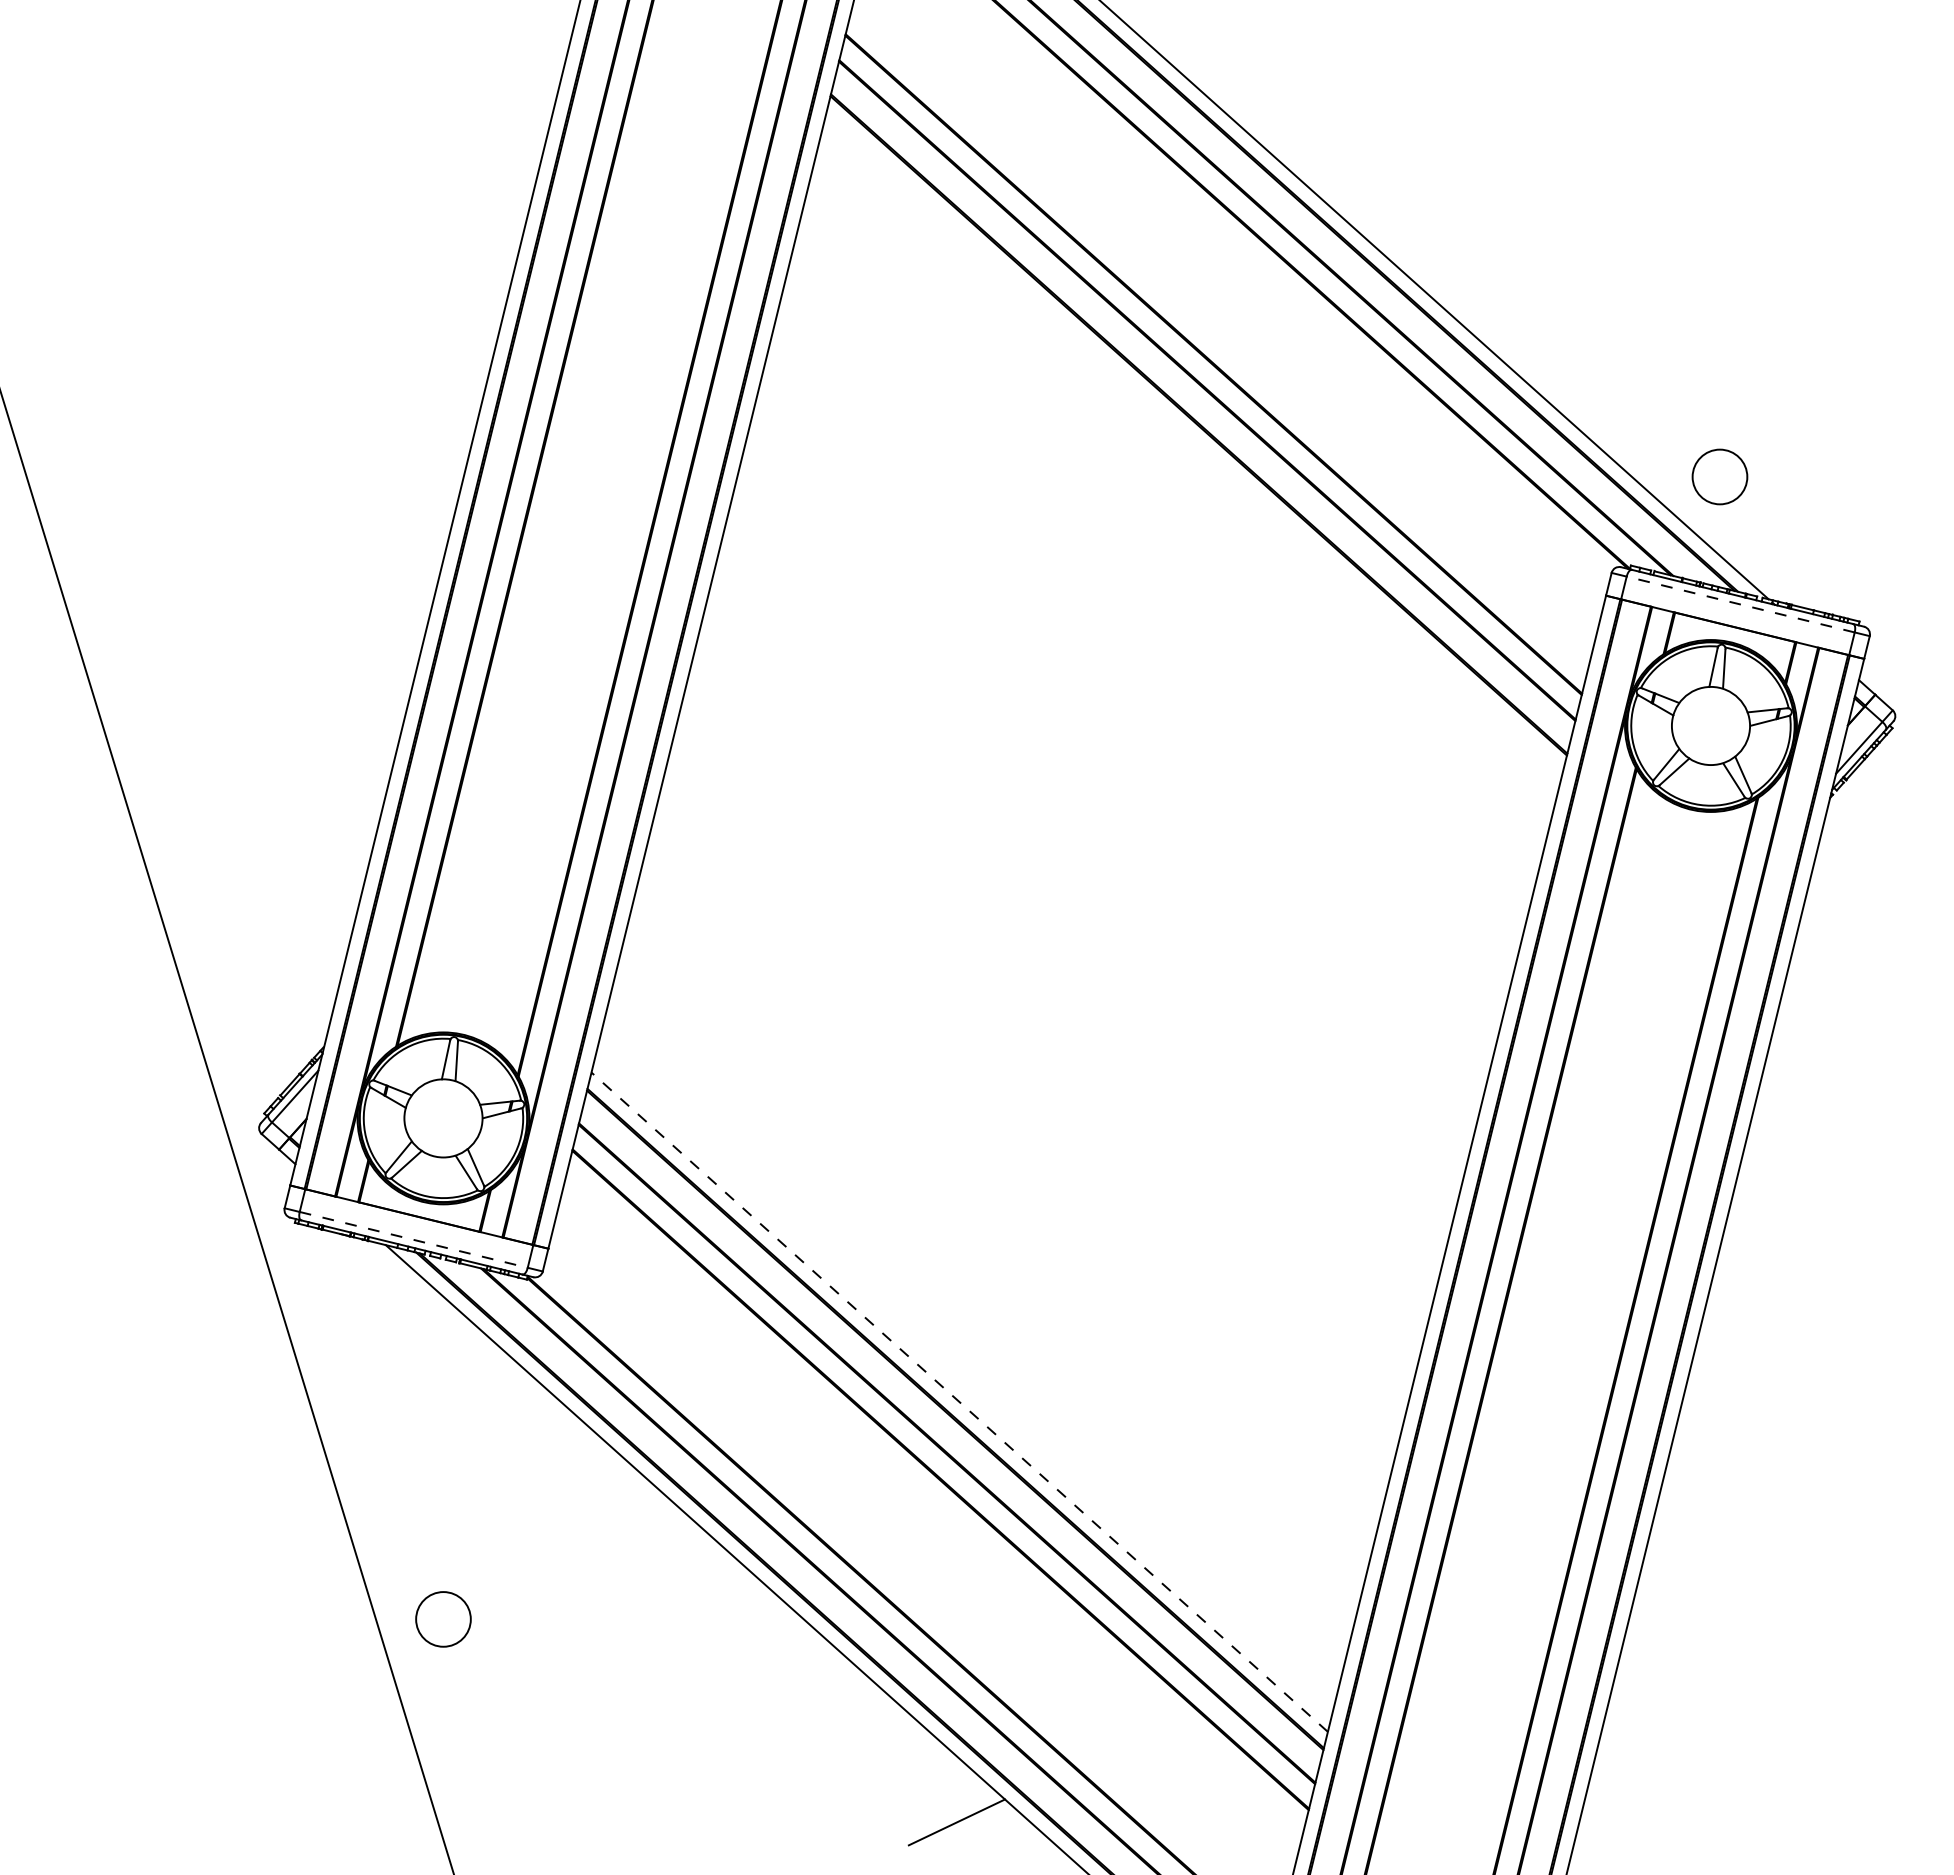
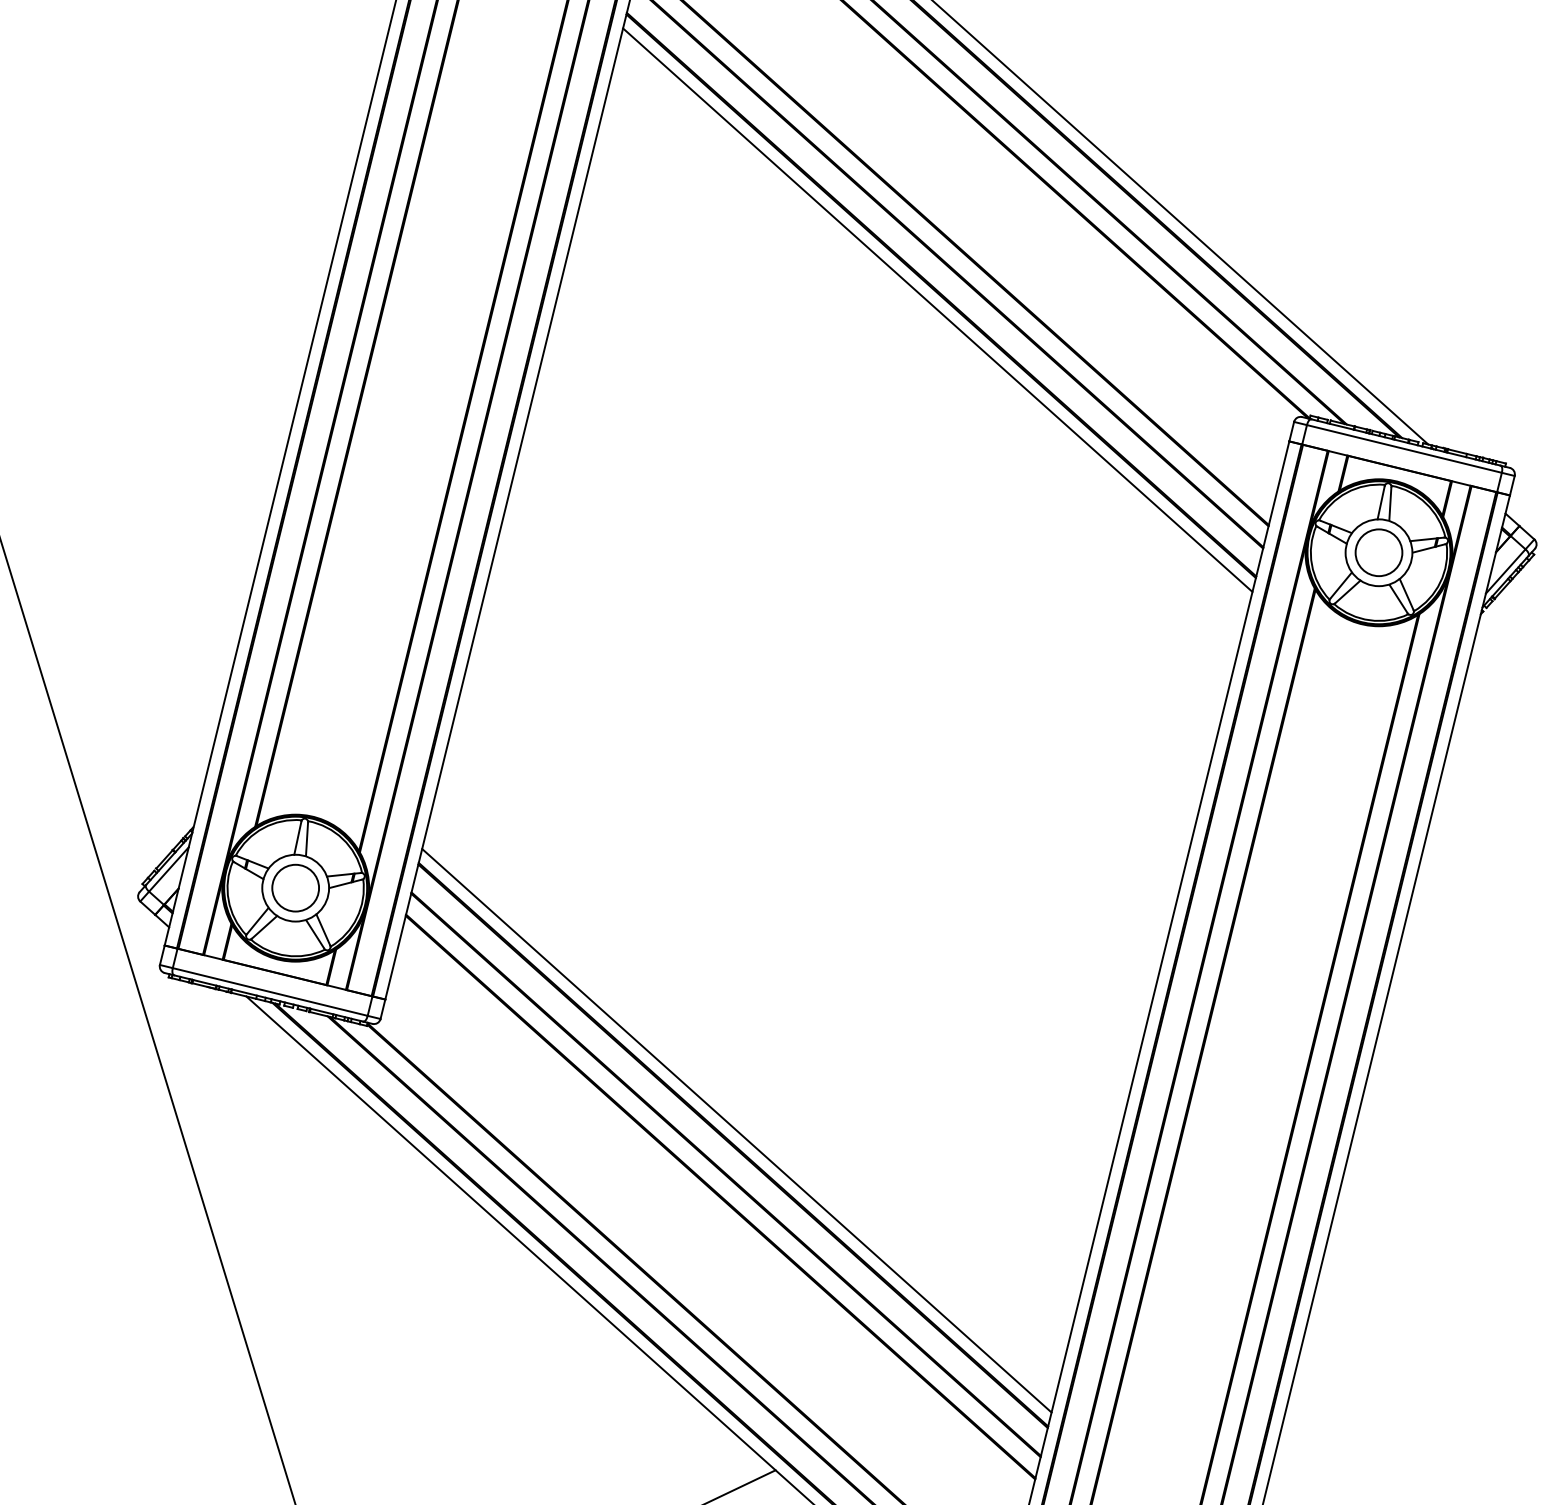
line: (1194, 441) -> (937, 309), added
circle: (1719, 476) -> (1378, 552), moved
line: (1740, 604) -> (1404, 448), dashed -> solid
line: (414, 1240) -> (270, 992), dashed -> solid
line: (959, 1401) -> (736, 1130), dashed -> solid
circle: (443, 1619) -> (295, 888), moved

